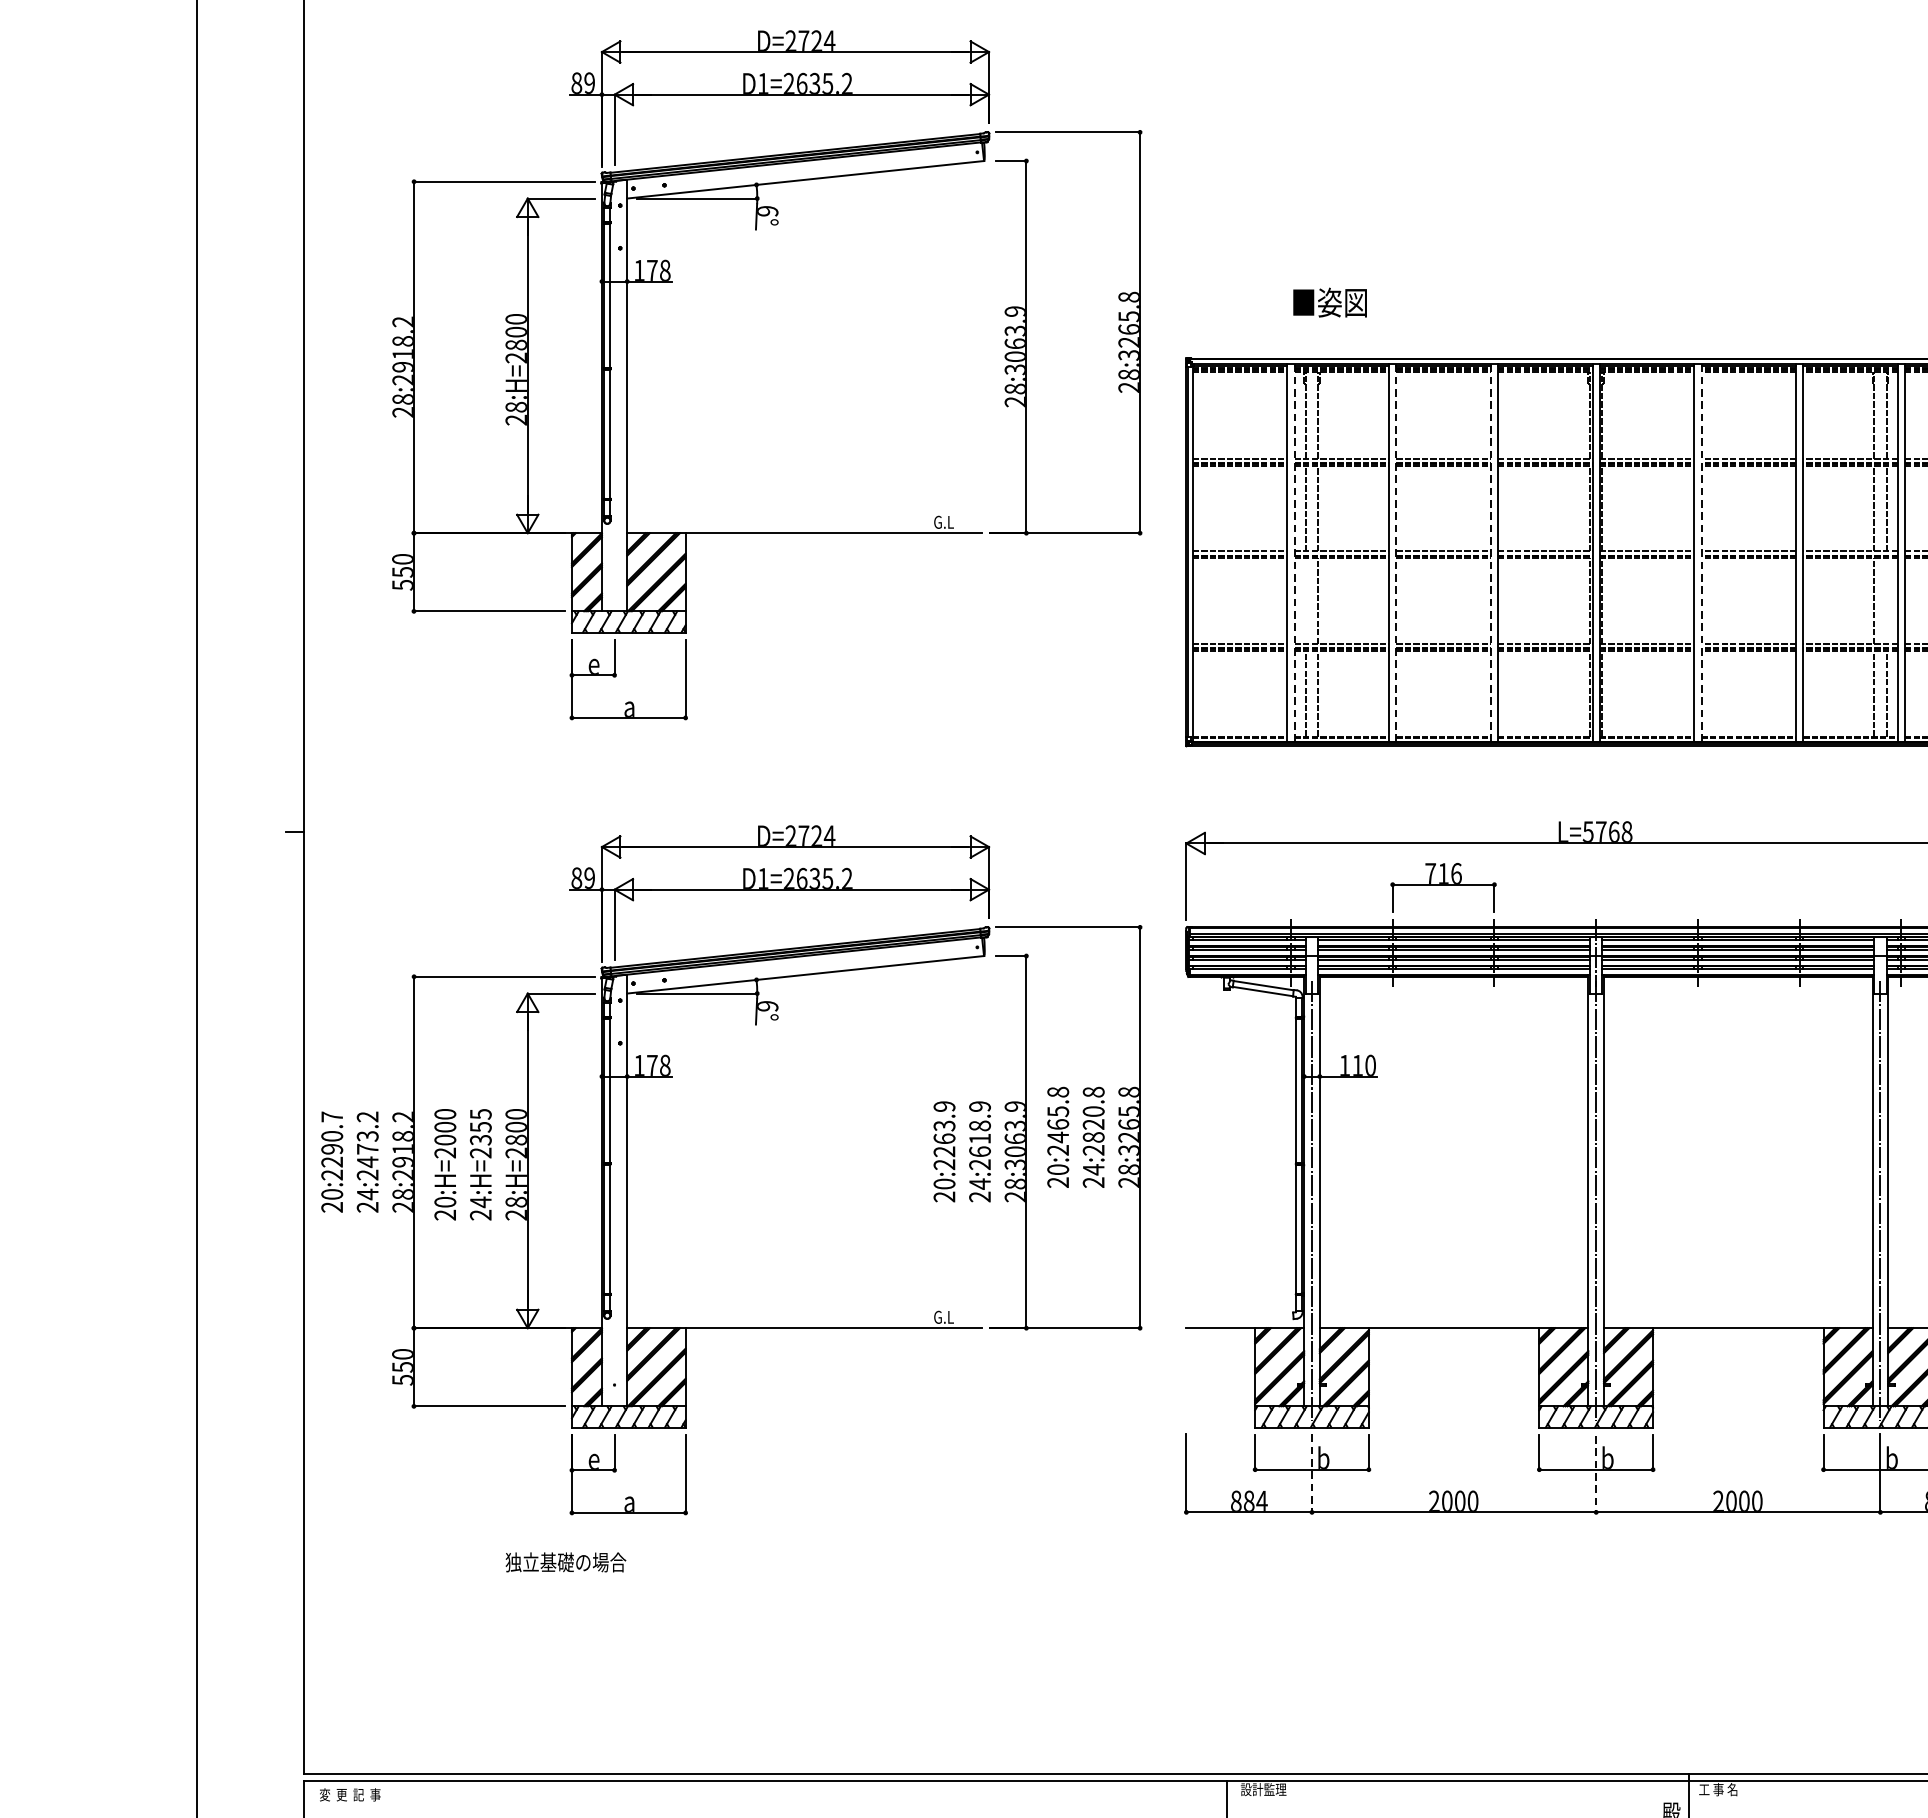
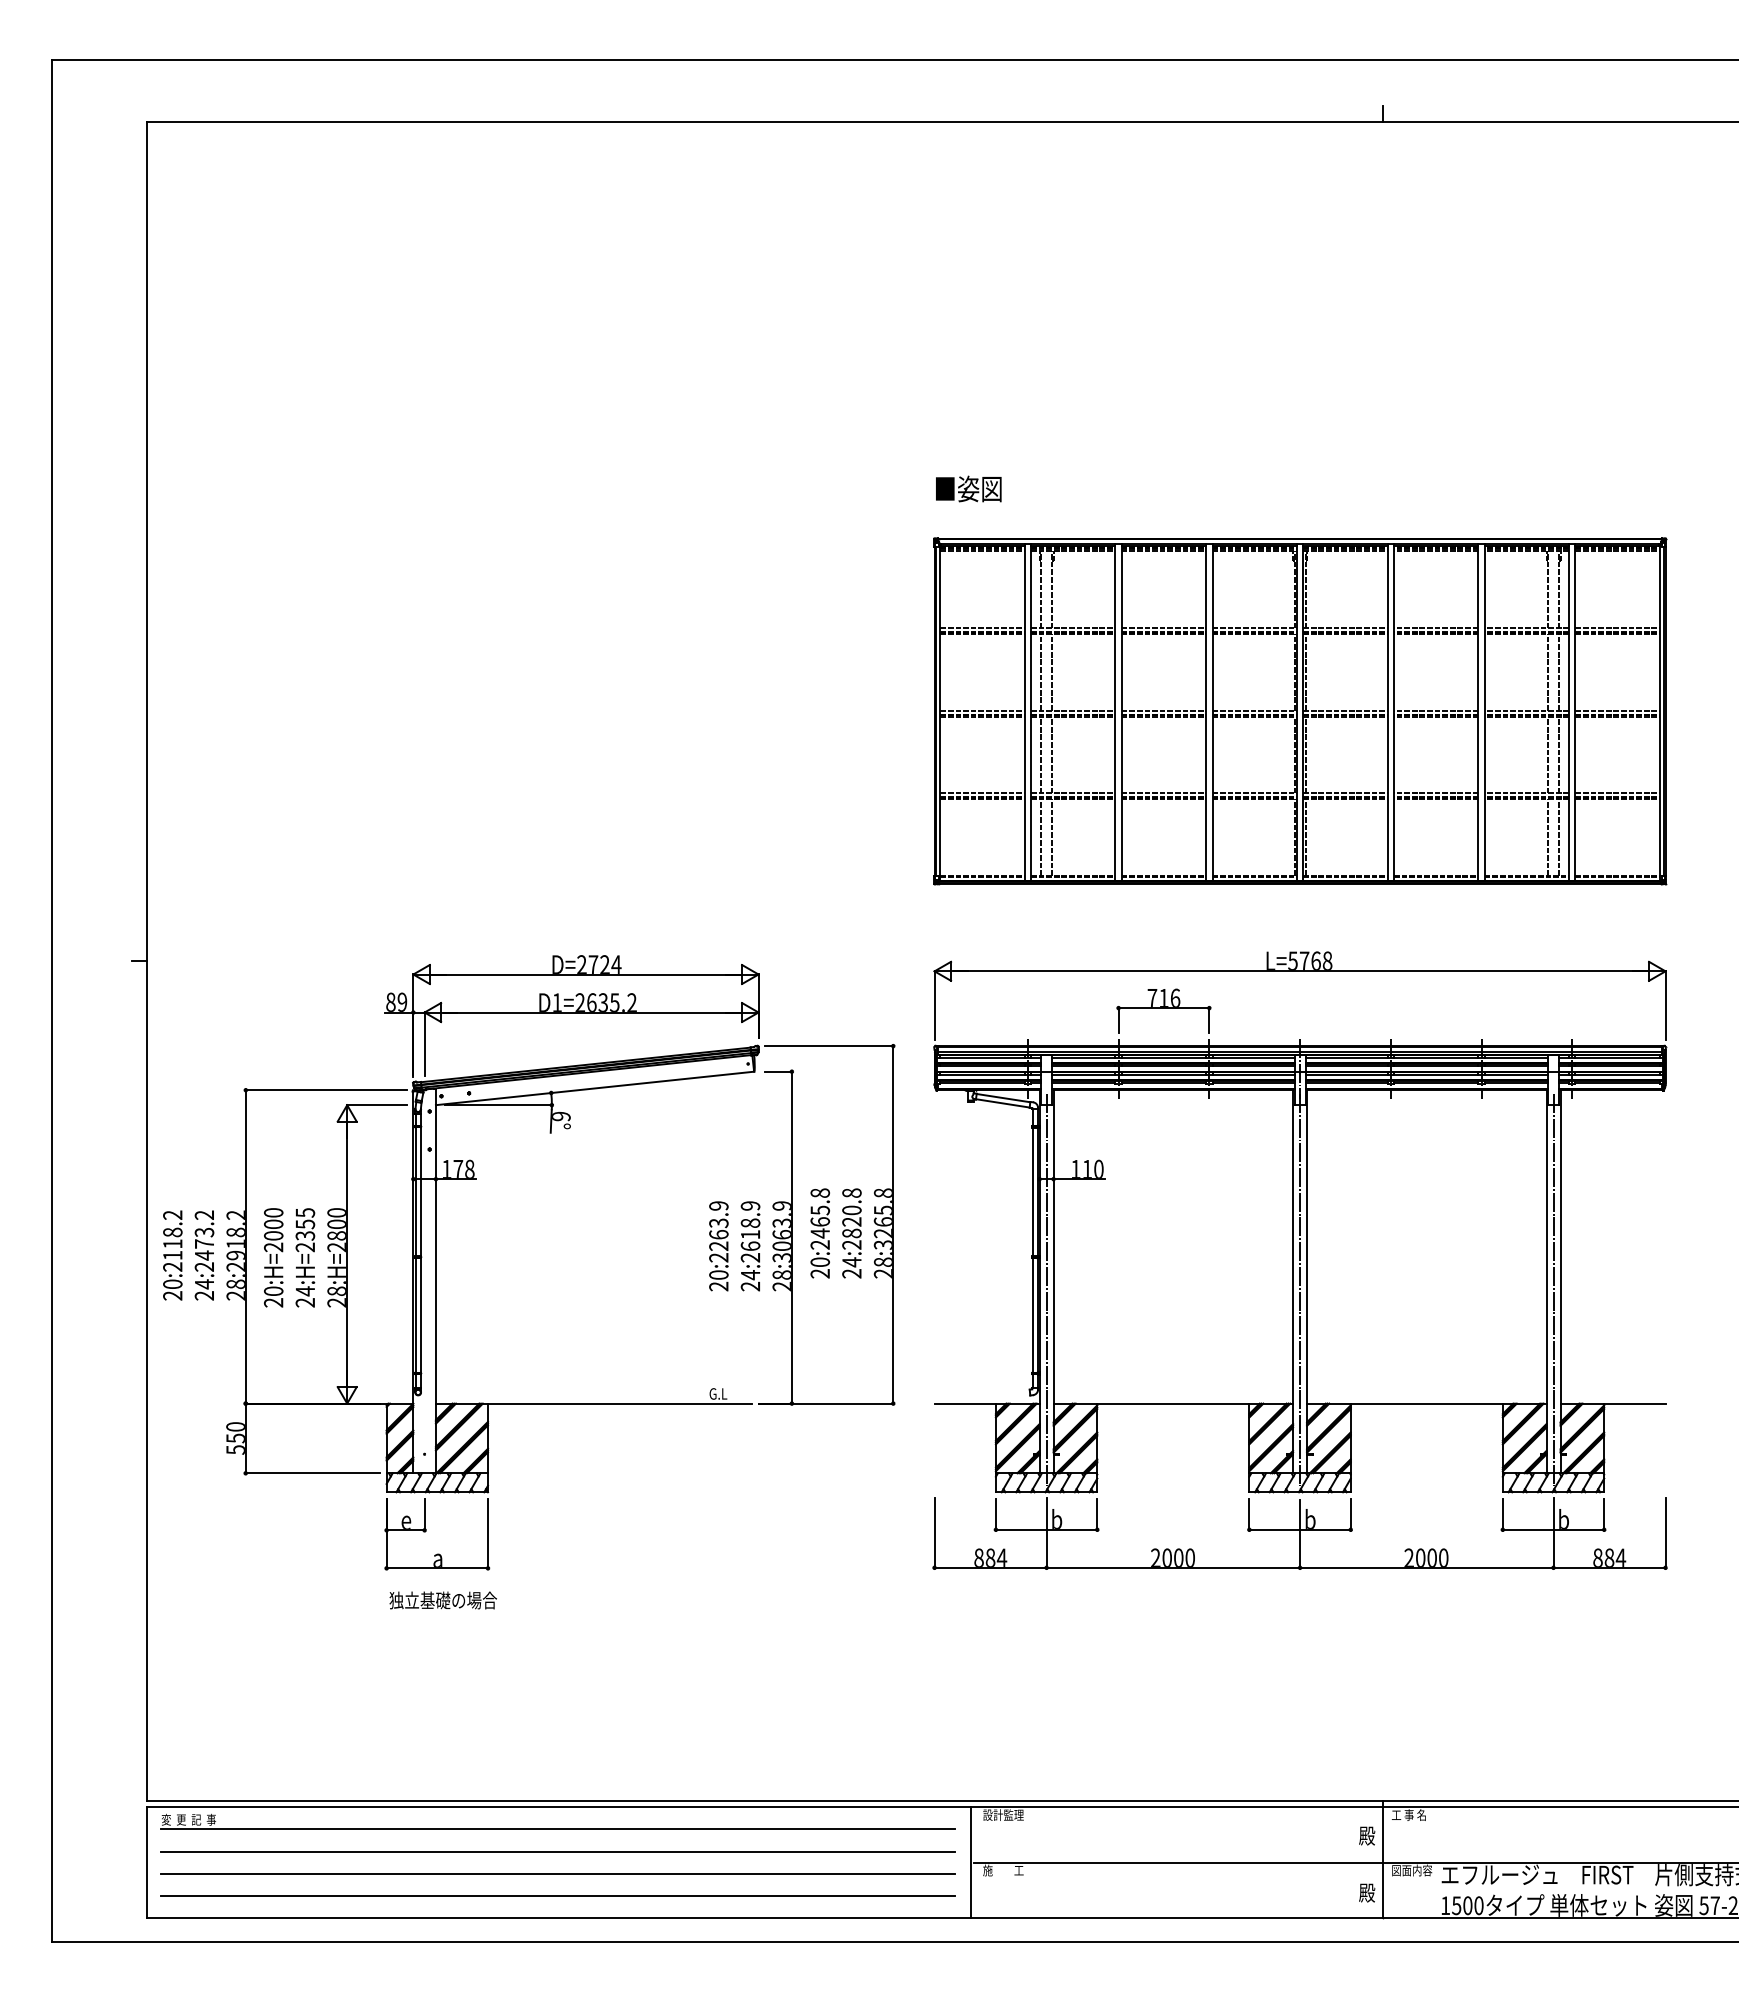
part: (672, 281) -> (476, 470), removed
text: (1329, 302) -> (968, 488), moved
line: (1295, 553) -> (1031, 712), dashed -> solid
line: (1395, 553) -> (1121, 712), dashed -> solid
line: (1491, 553) -> (1206, 712), dashed -> solid
line: (1700, 553) -> (1393, 712), dashed -> solid
line: (1306, 601) -> (1041, 755), added
line: (1885, 601) -> (1558, 755), added
text: (331, 1139) -> (172, 1235), 20:2290.7 -> 20:2118.2
line: (1311, 1473) -> (1046, 1533), dashed -> solid
line: (1596, 1474) -> (1300, 1534), dashed -> solid
text: (565, 1562) -> (442, 1600), moved
line: (763, 1805) -> (557, 1829), added

